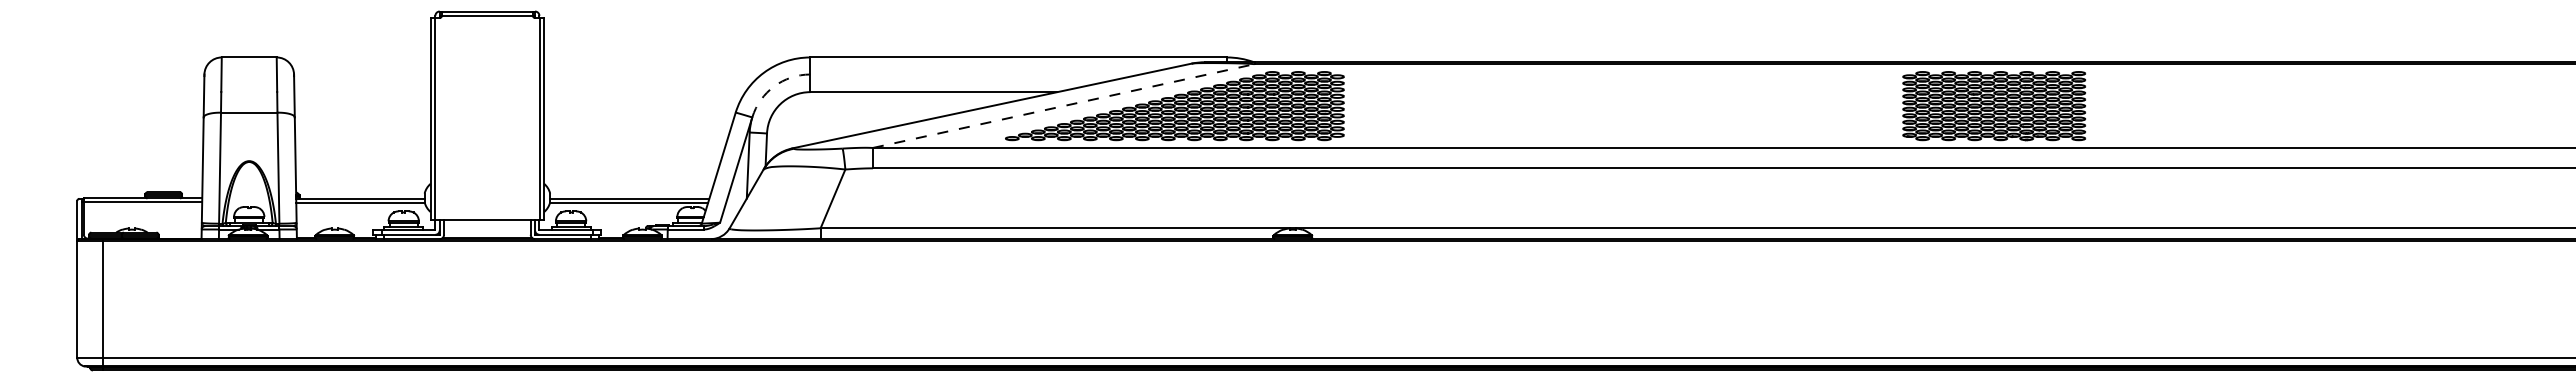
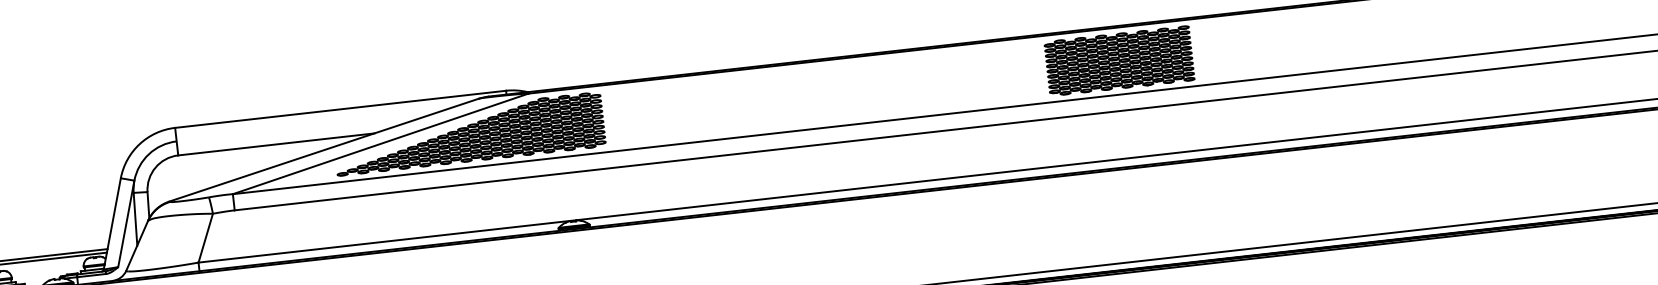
arc: (774, 86) -> (149, 154), dashed -> solid
line: (1064, 105) -> (381, 143), dashed -> solid

